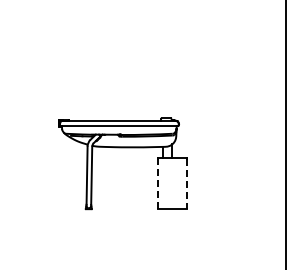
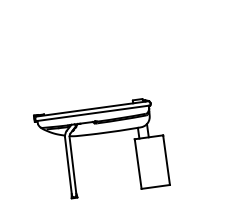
line: (157, 183) -> (137, 164), dashed -> solid
line: (187, 184) -> (166, 161), dashed -> solid

